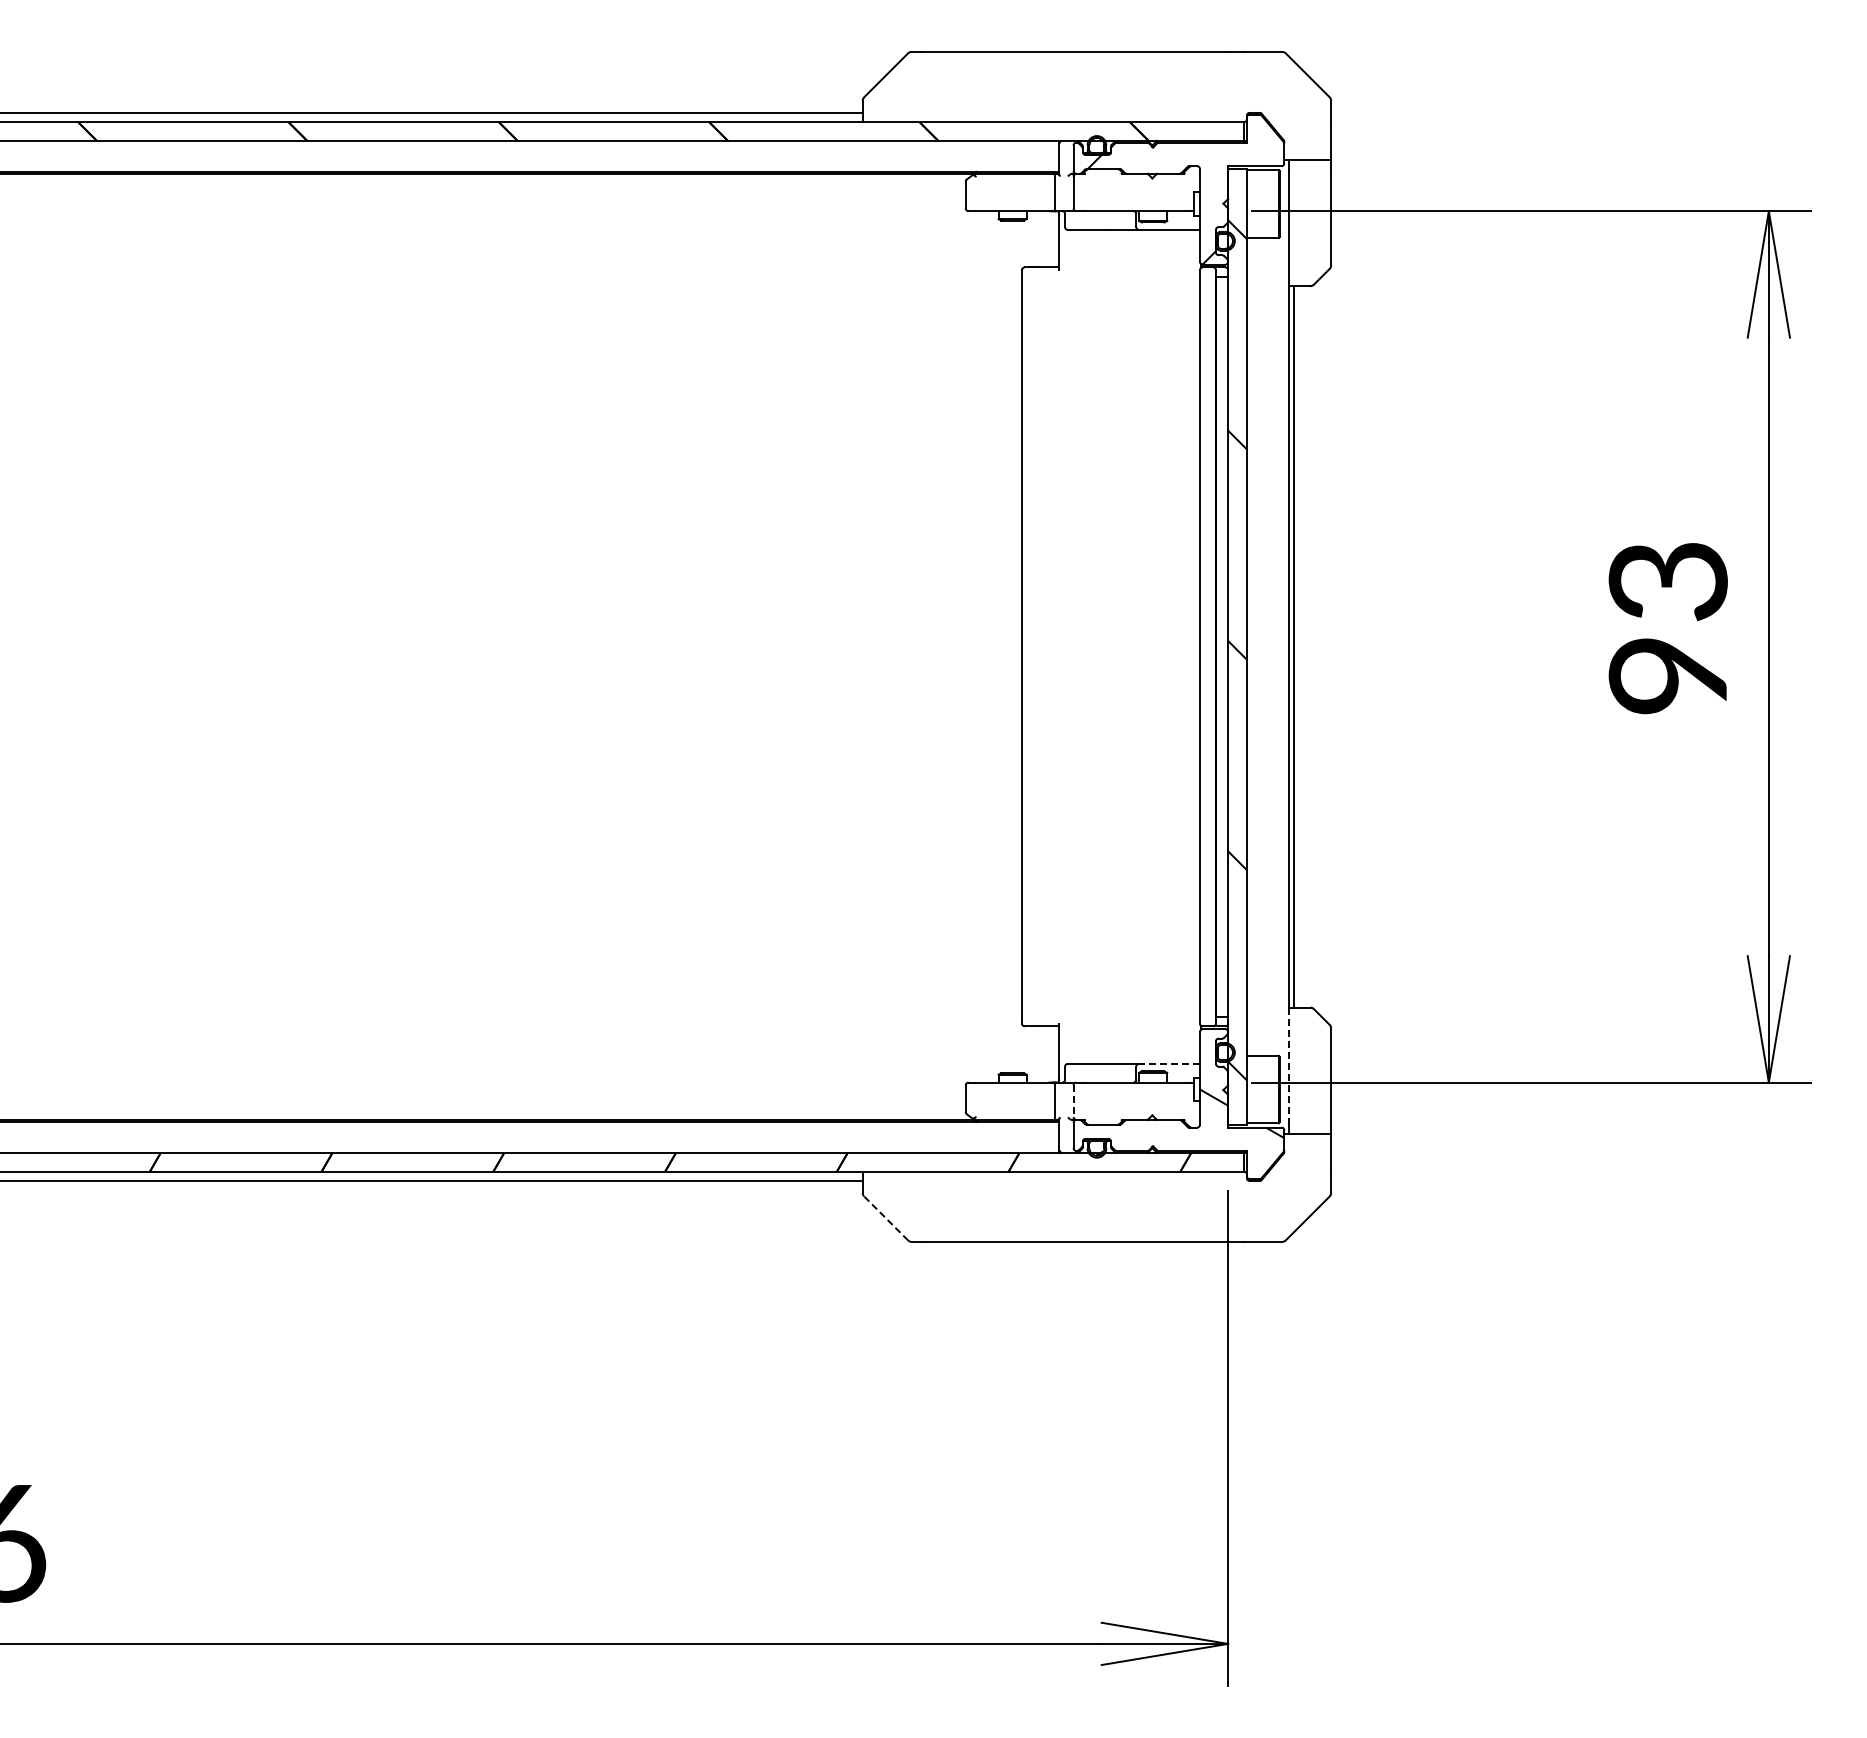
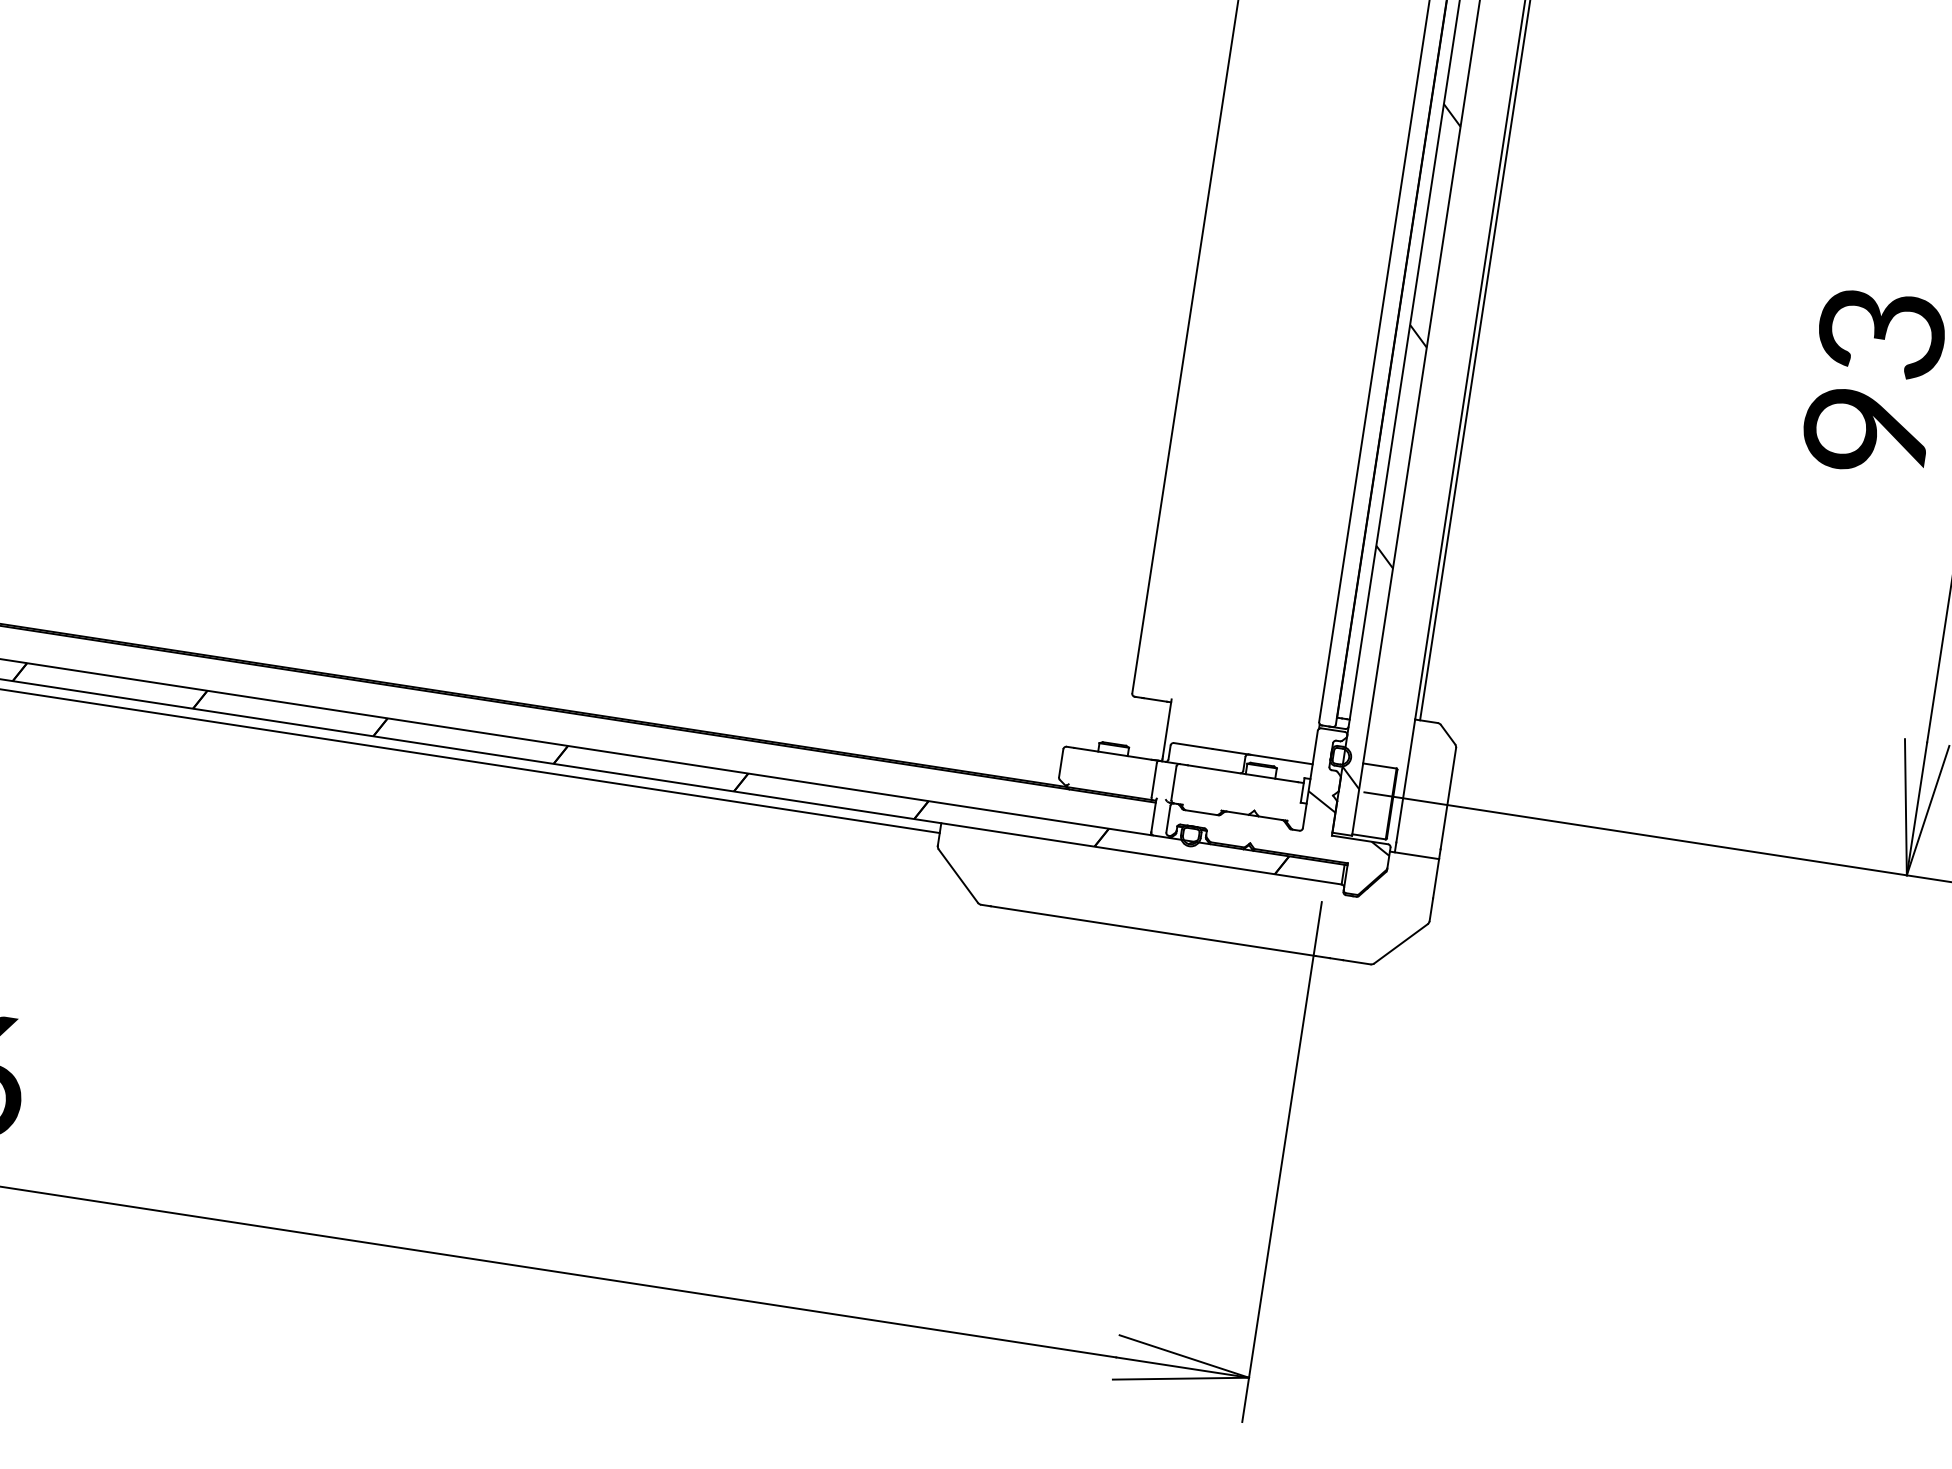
line: (1170, 1063) -> (1281, 759), dashed -> solid
line: (1289, 1066) -> (1406, 781), dashed -> solid
line: (1073, 1101) -> (1173, 783), dashed -> solid
line: (885, 1218) -> (957, 876), dashed -> solid

